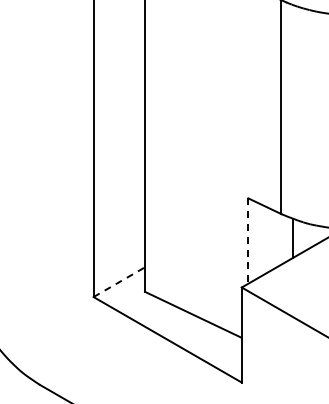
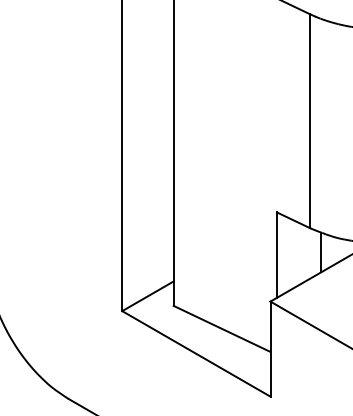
line: (248, 241) -> (277, 255), dashed -> solid
line: (118, 282) -> (147, 296), dashed -> solid

